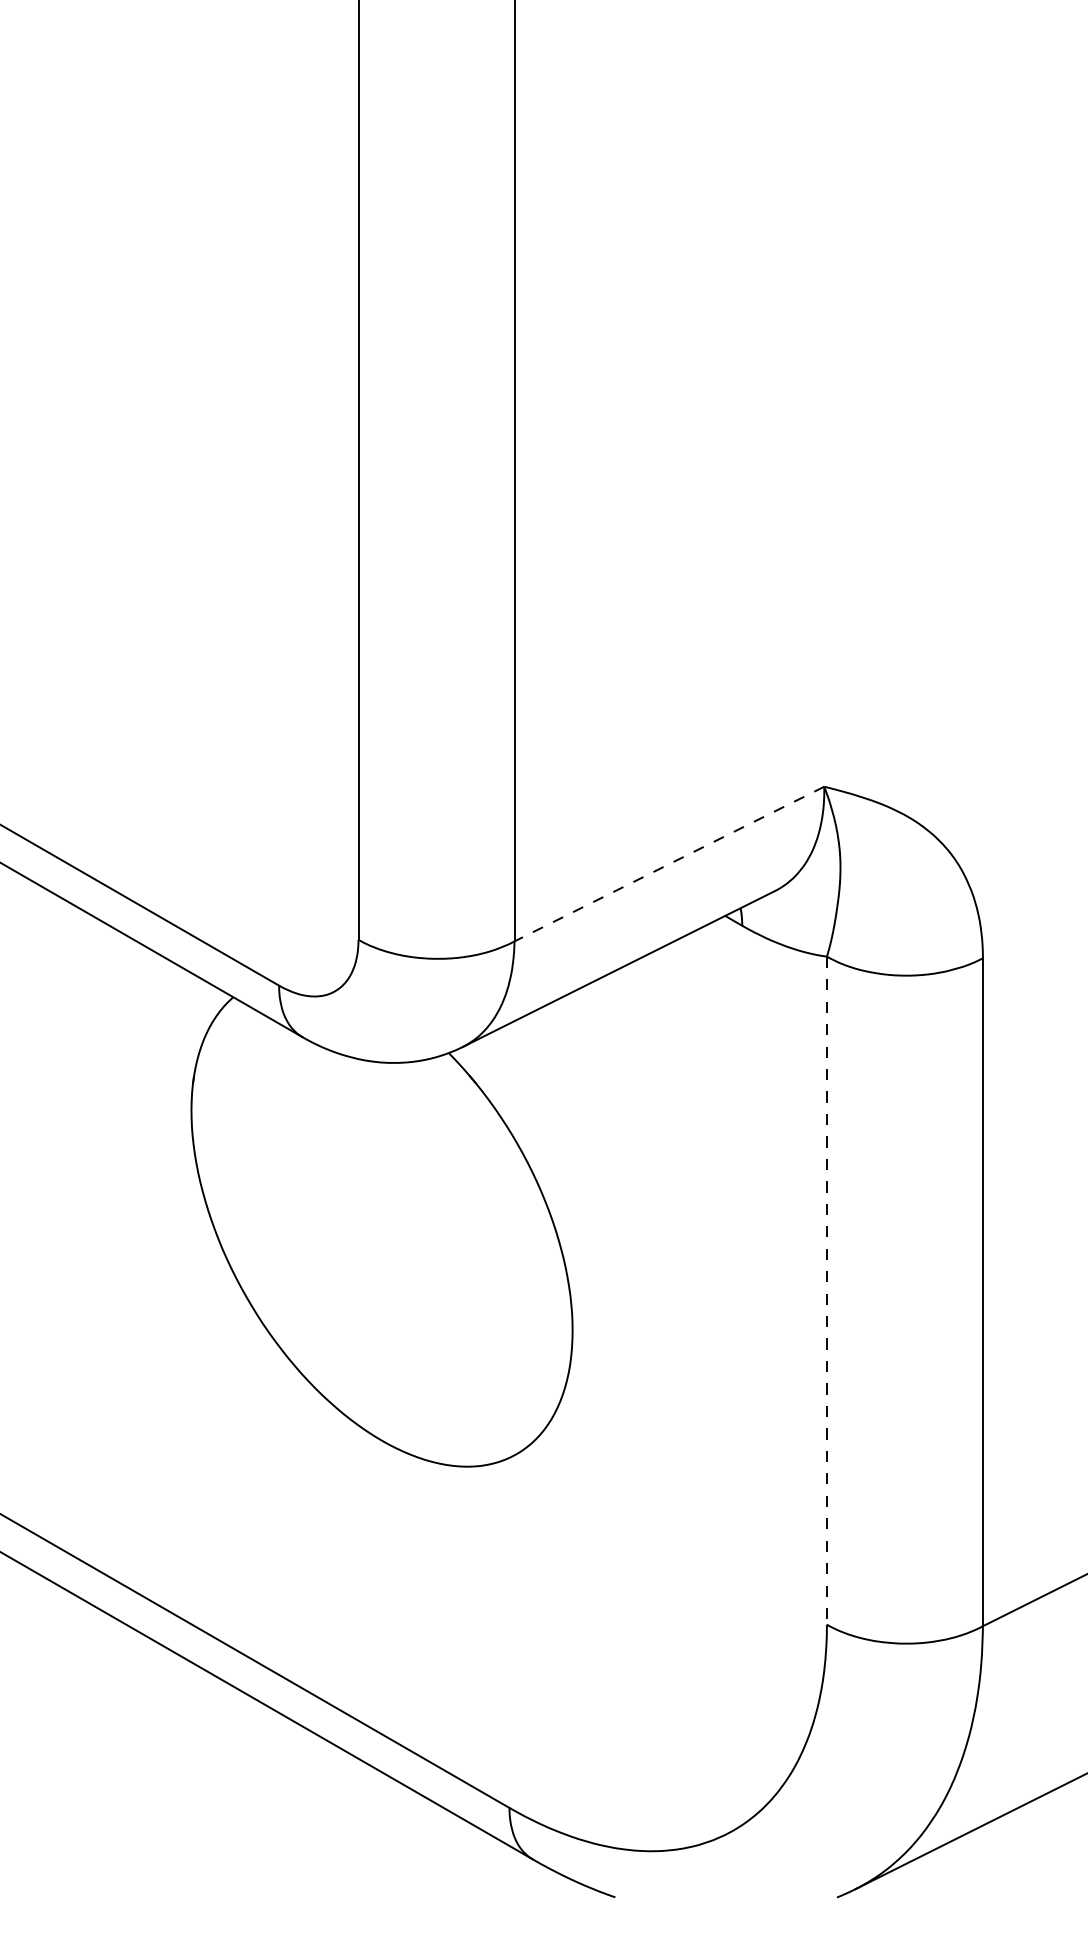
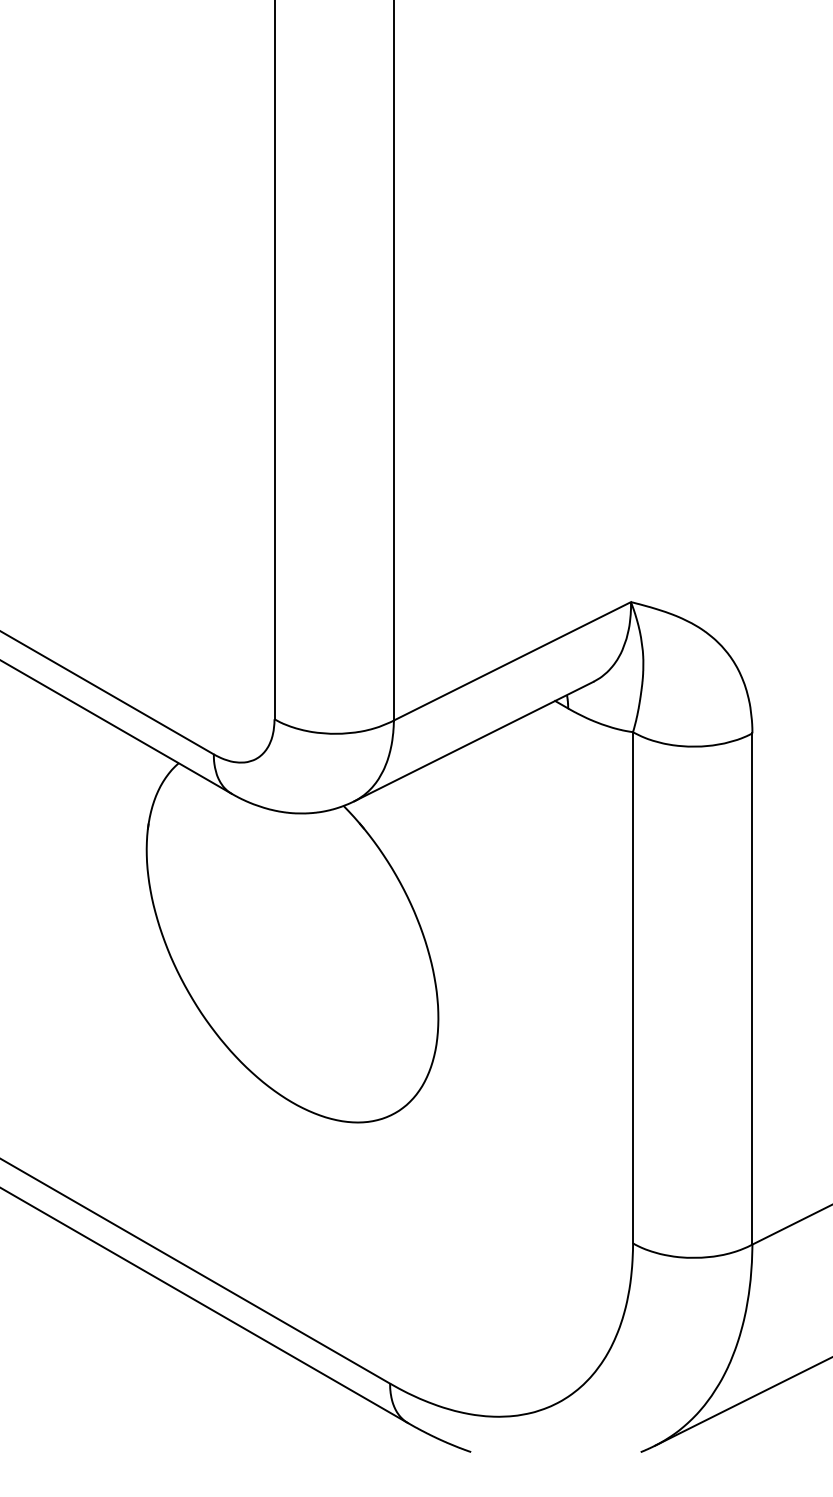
line: (668, 864) -> (511, 661), dashed -> solid
line: (826, 1290) -> (632, 987), dashed -> solid

